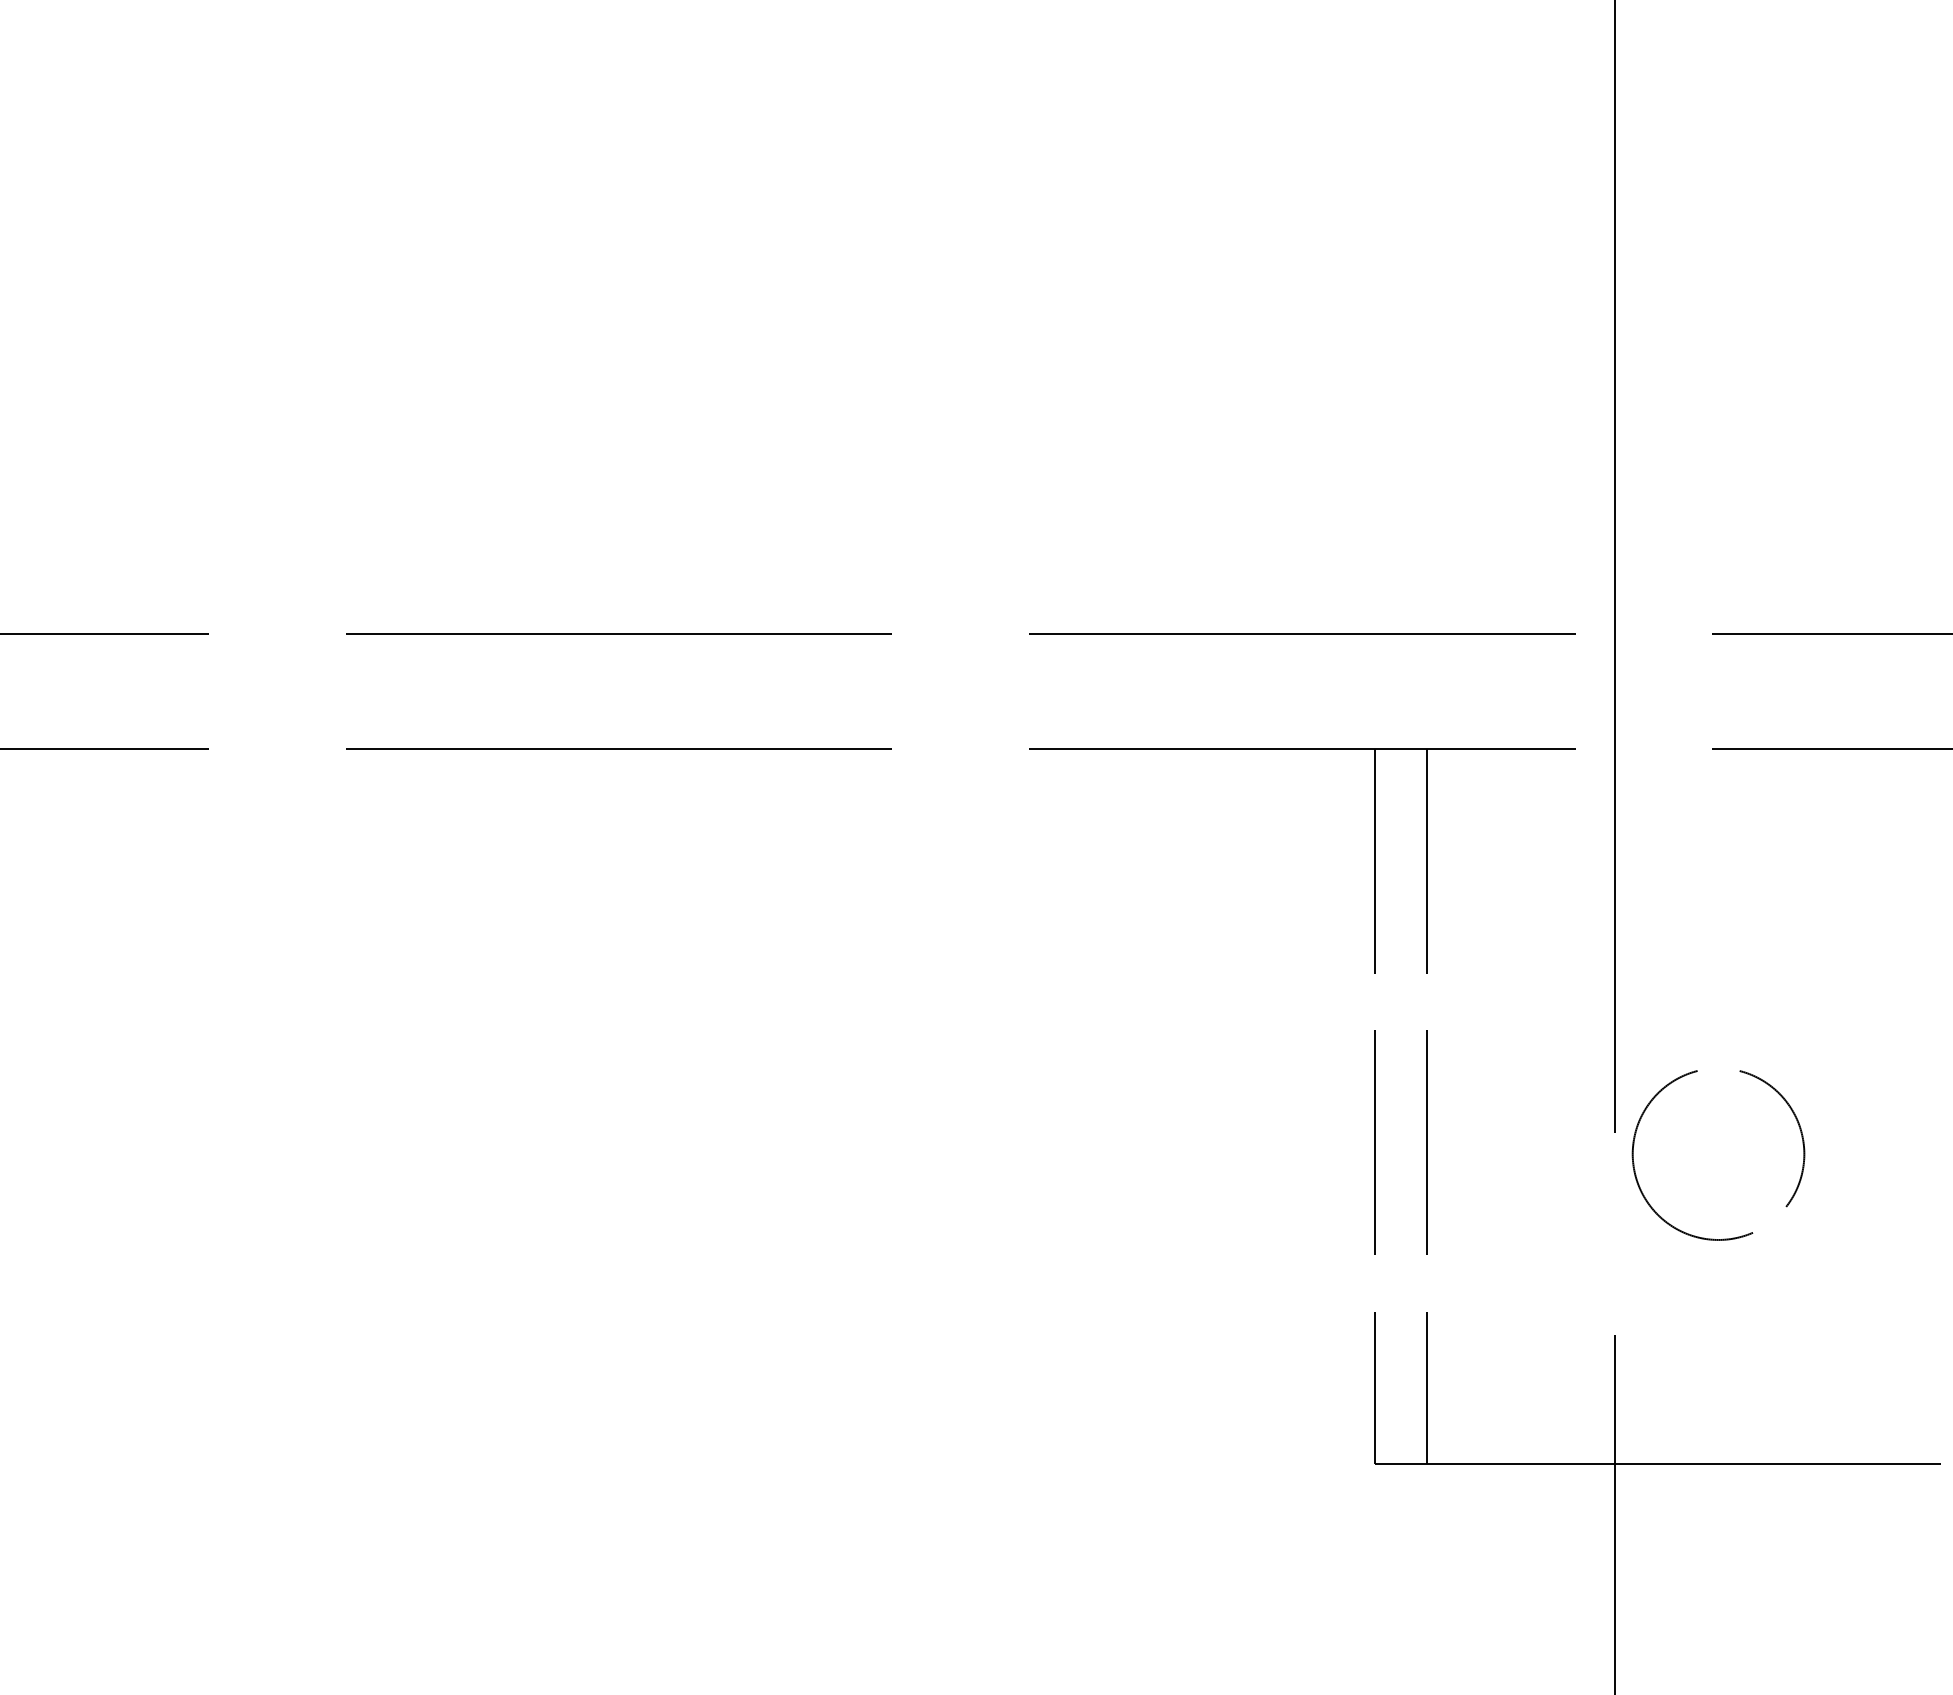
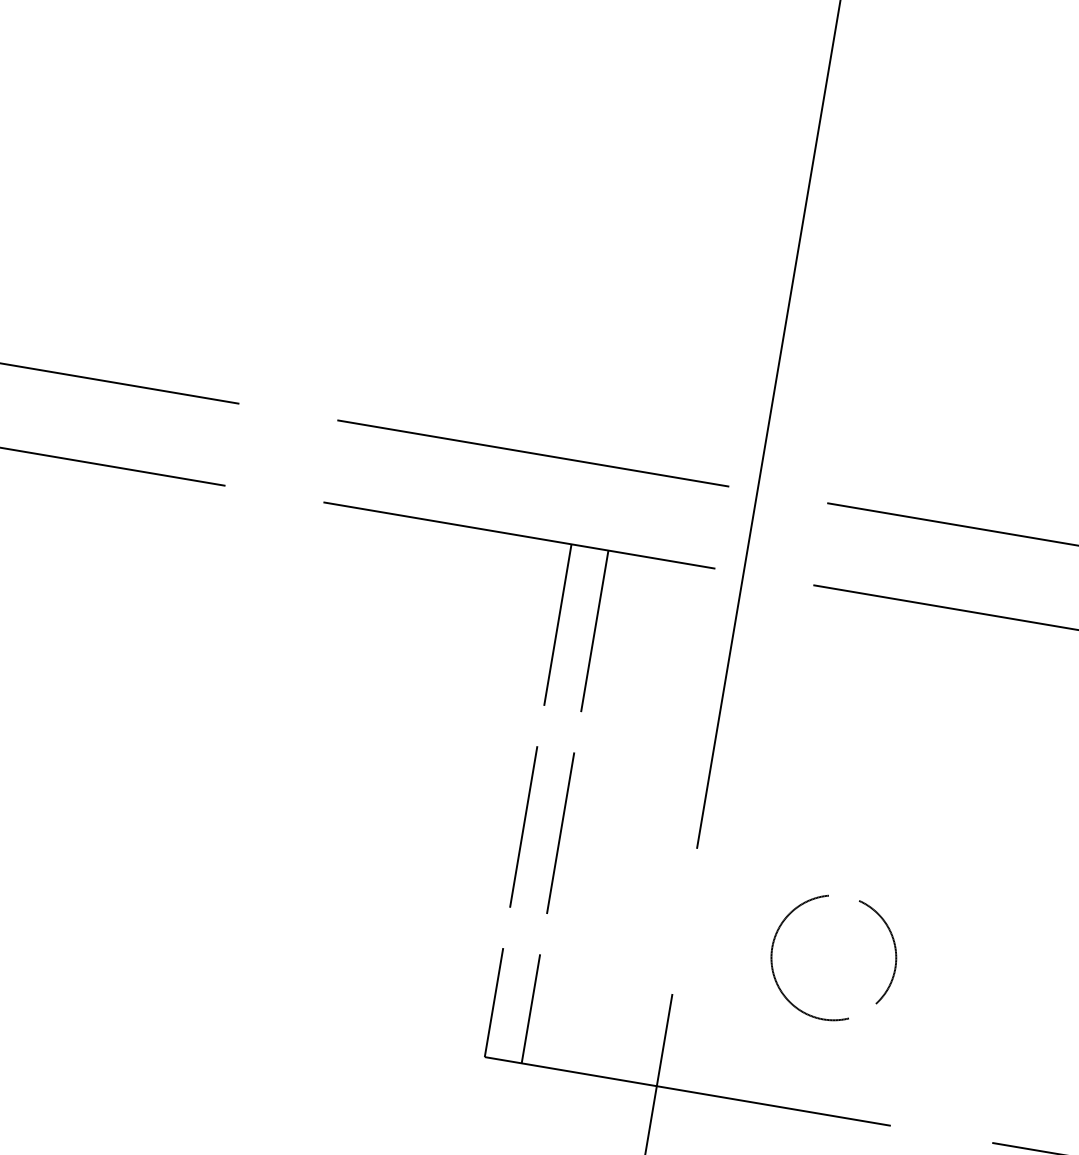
part: (1713, 1238) -> (820, 1017), moved

